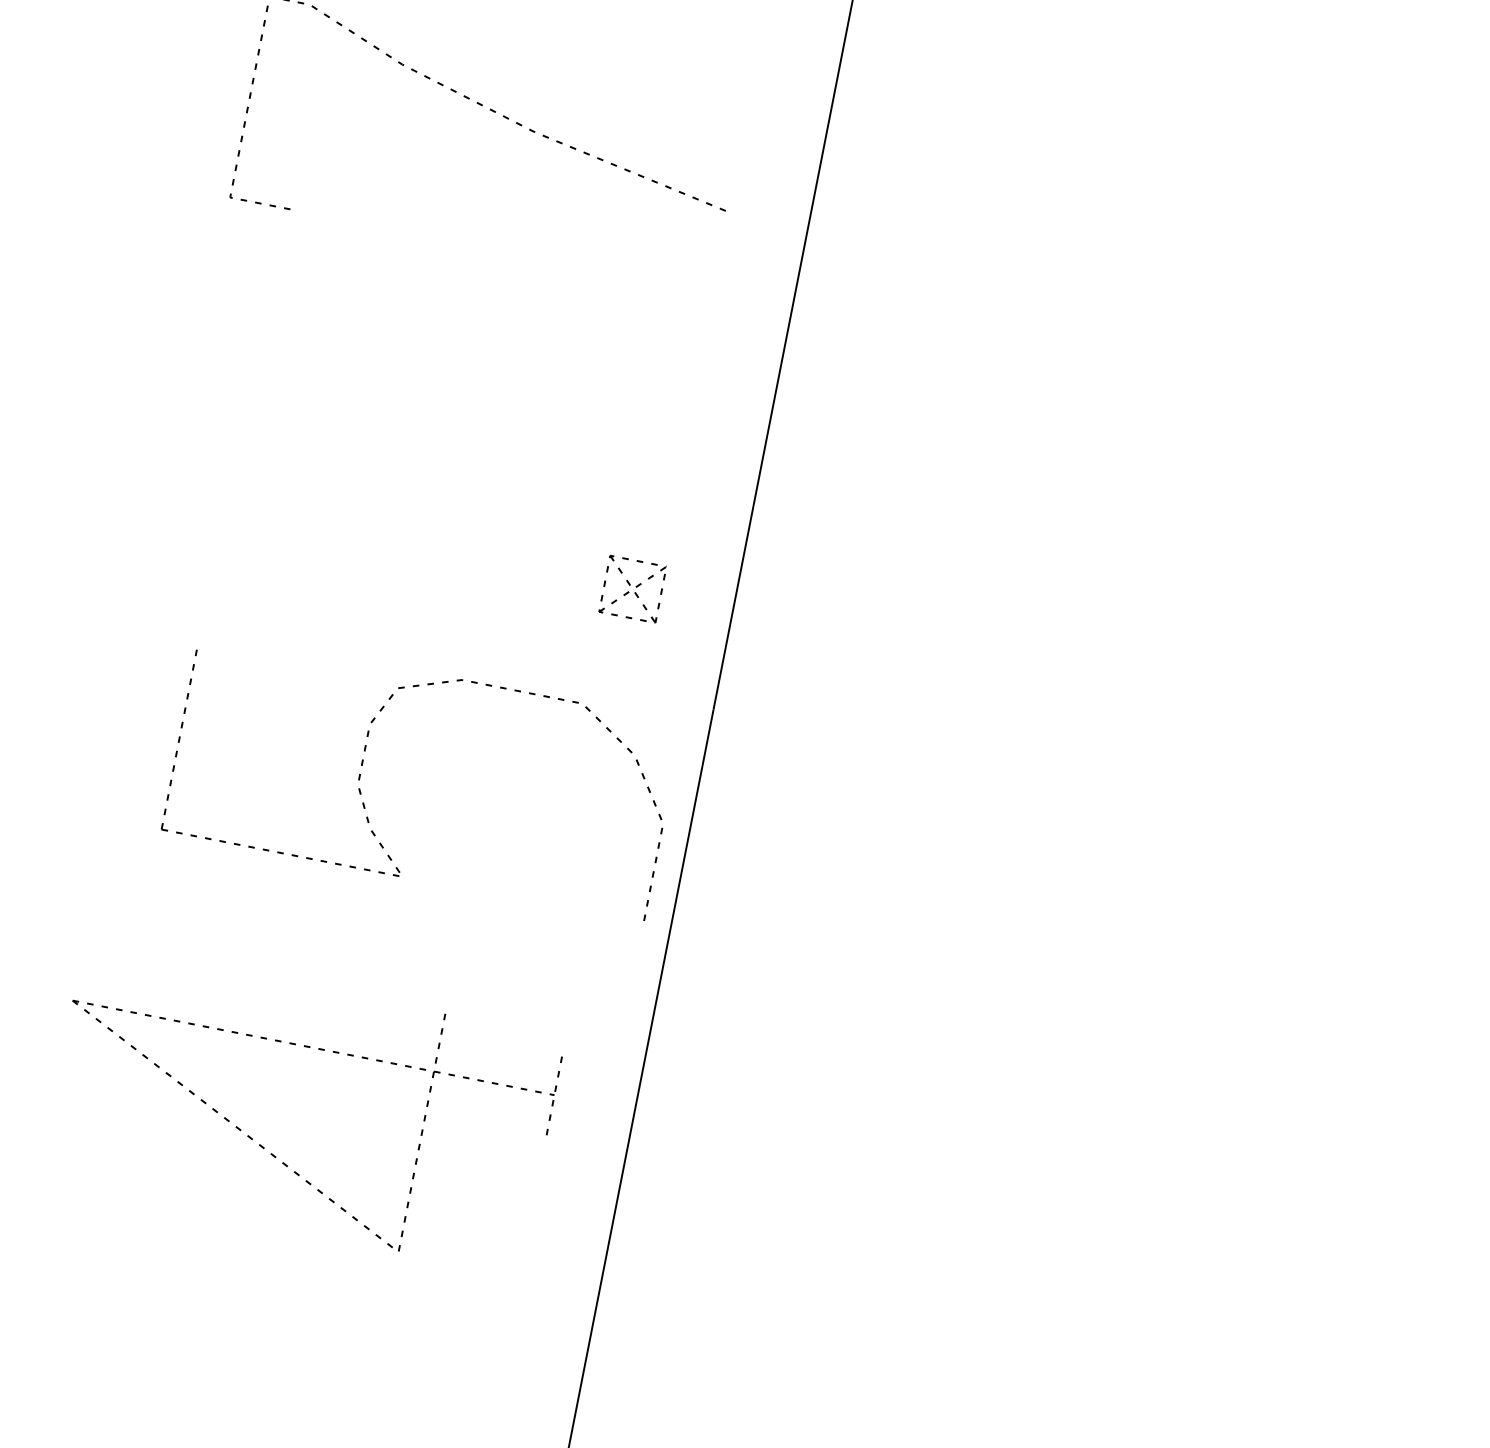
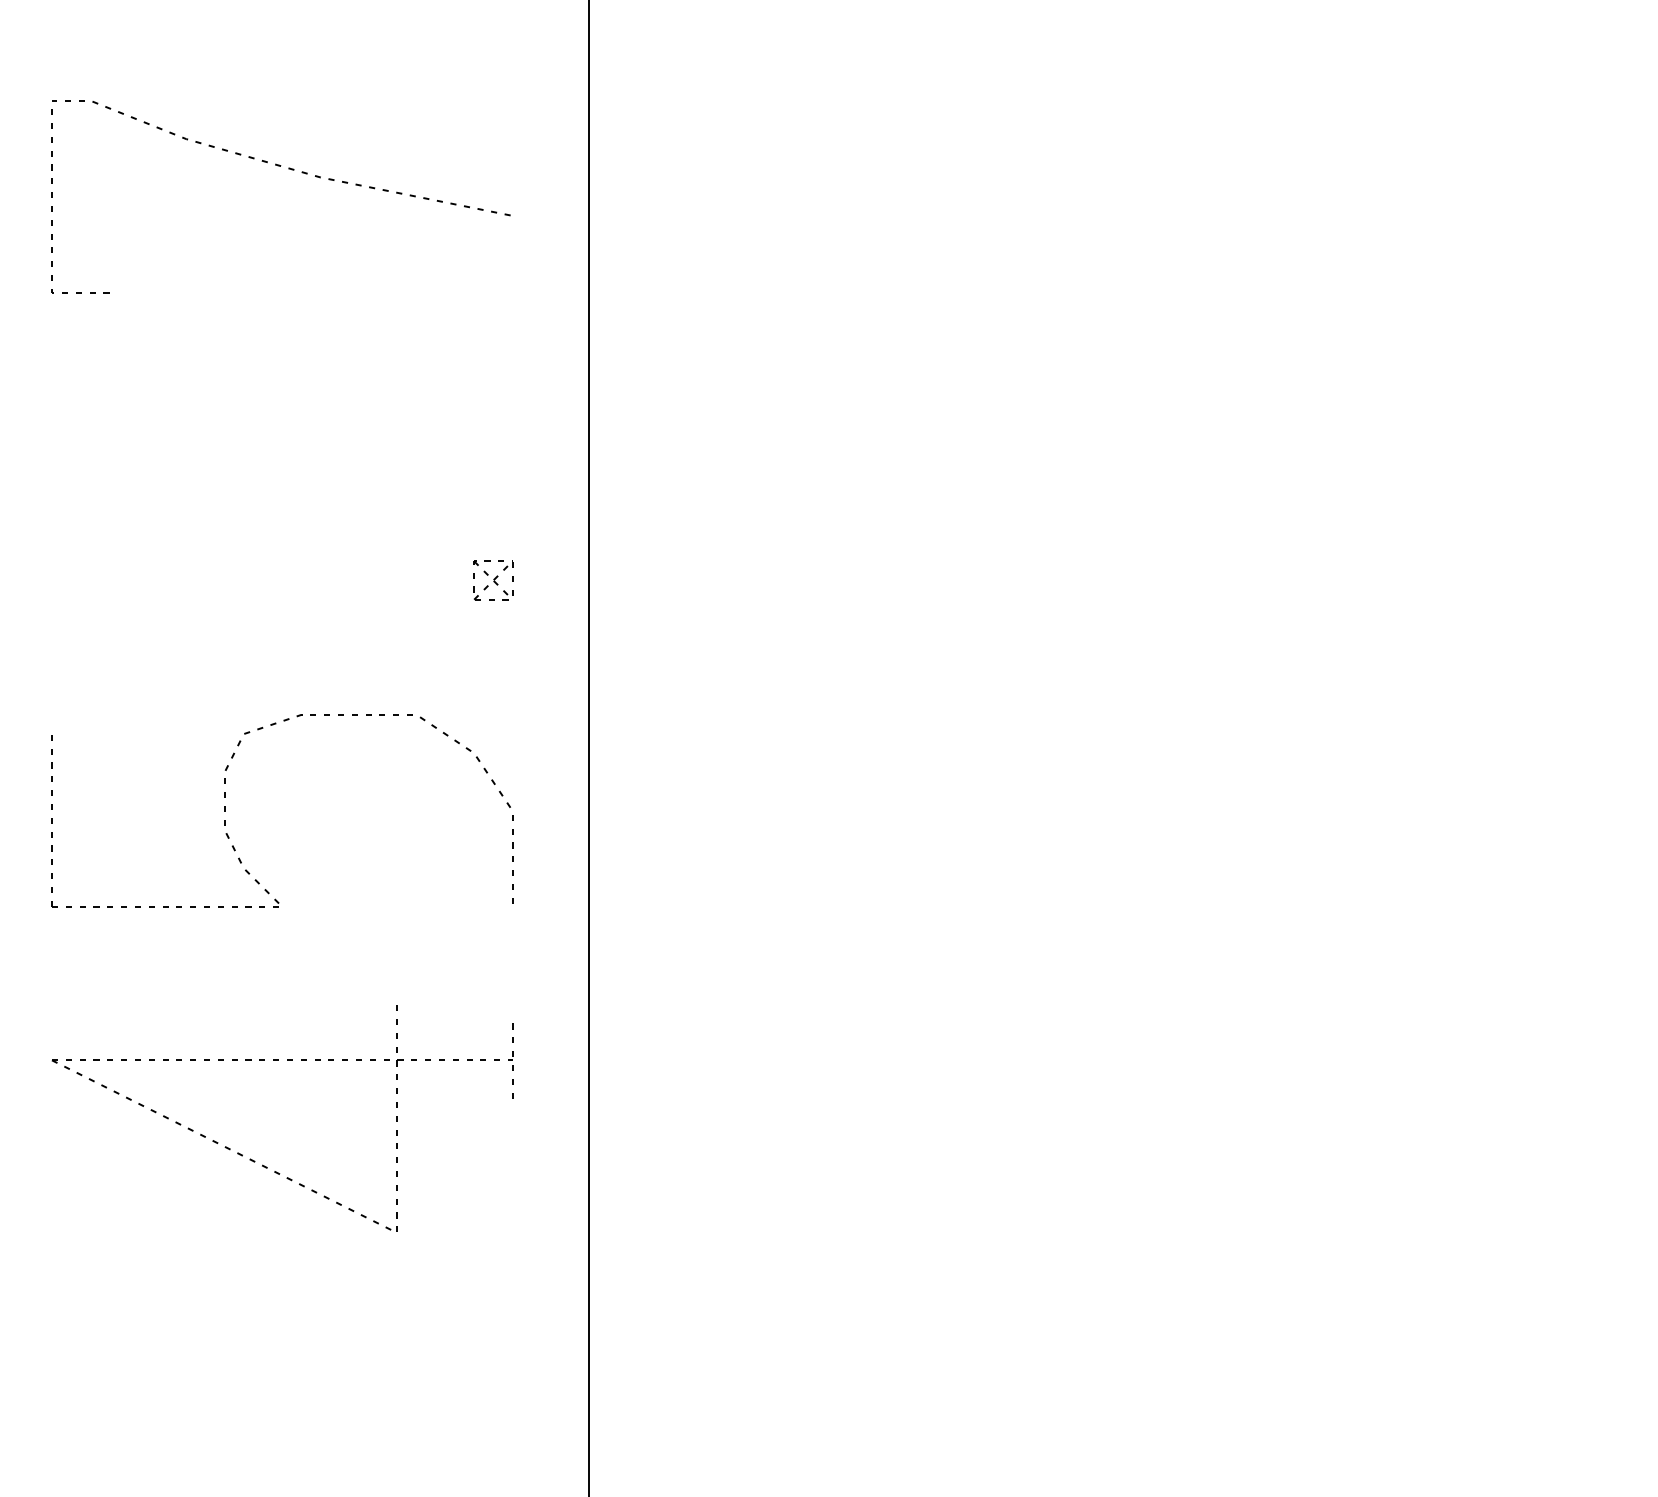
part: (633, 589) -> (493, 580), size x0.71
part: (362, 764) -> (225, 810), moved

